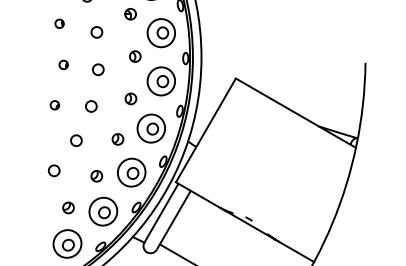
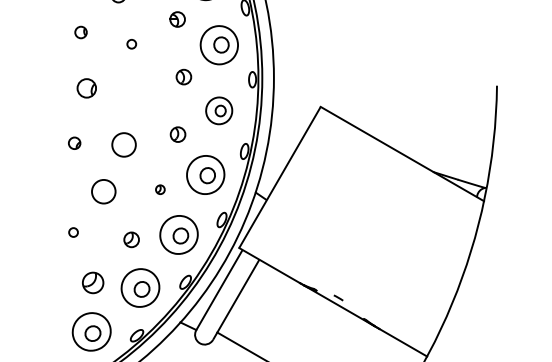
circle: (96, 32) -> (131, 44), size x0.6
part: (63, 64) -> (86, 87), size x1.6
circle: (98, 69) -> (133, 94), removed
part: (160, 81) -> (218, 110), size x0.7
circle: (91, 106) -> (124, 144), size x1.6
part: (117, 139) -> (159, 189), size x0.6
circle: (76, 140) -> (103, 191), size x1.6
circle: (53, 170) -> (72, 231), size x0.6
part: (68, 207) -> (93, 282), size x1.4

